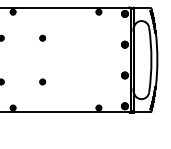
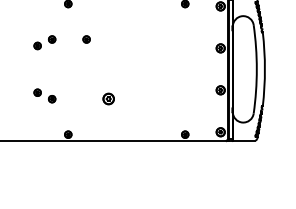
part: (42, 38) -> (86, 39), moved
part: (42, 82) -> (108, 99), size x1.6

